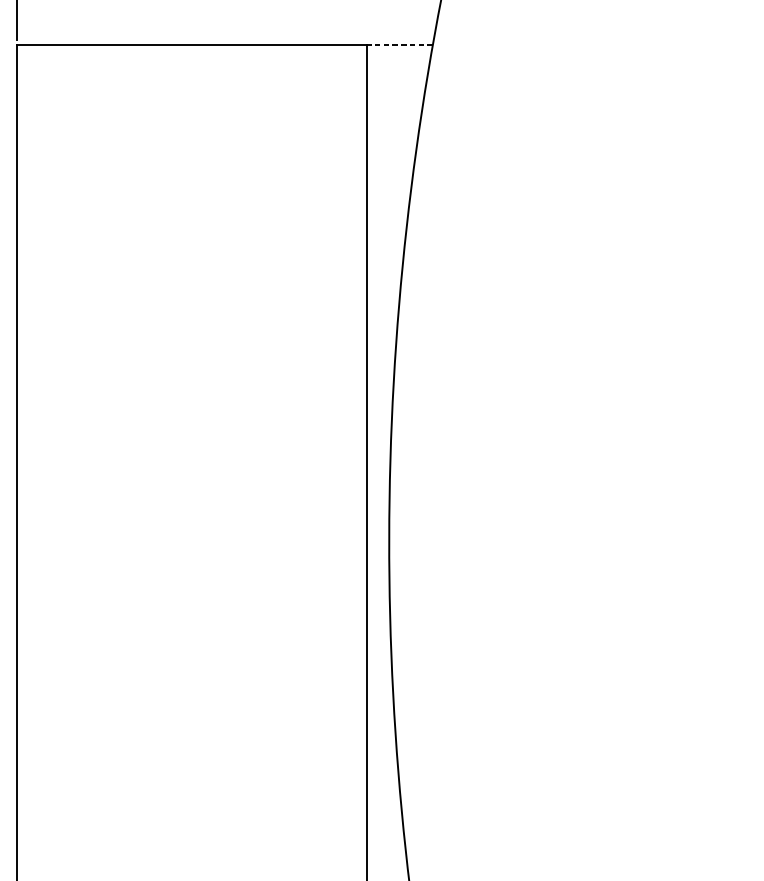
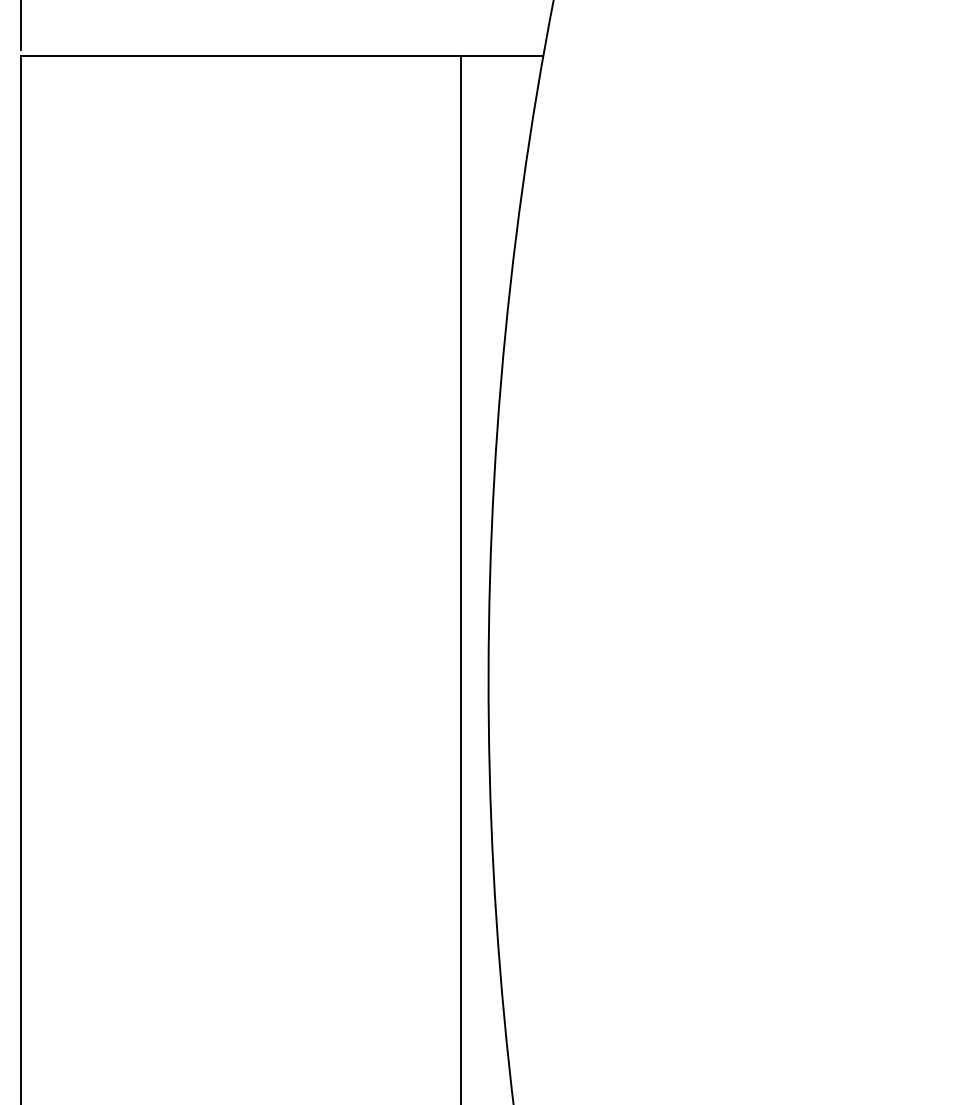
line: (399, 44) -> (501, 55), dashed -> solid

